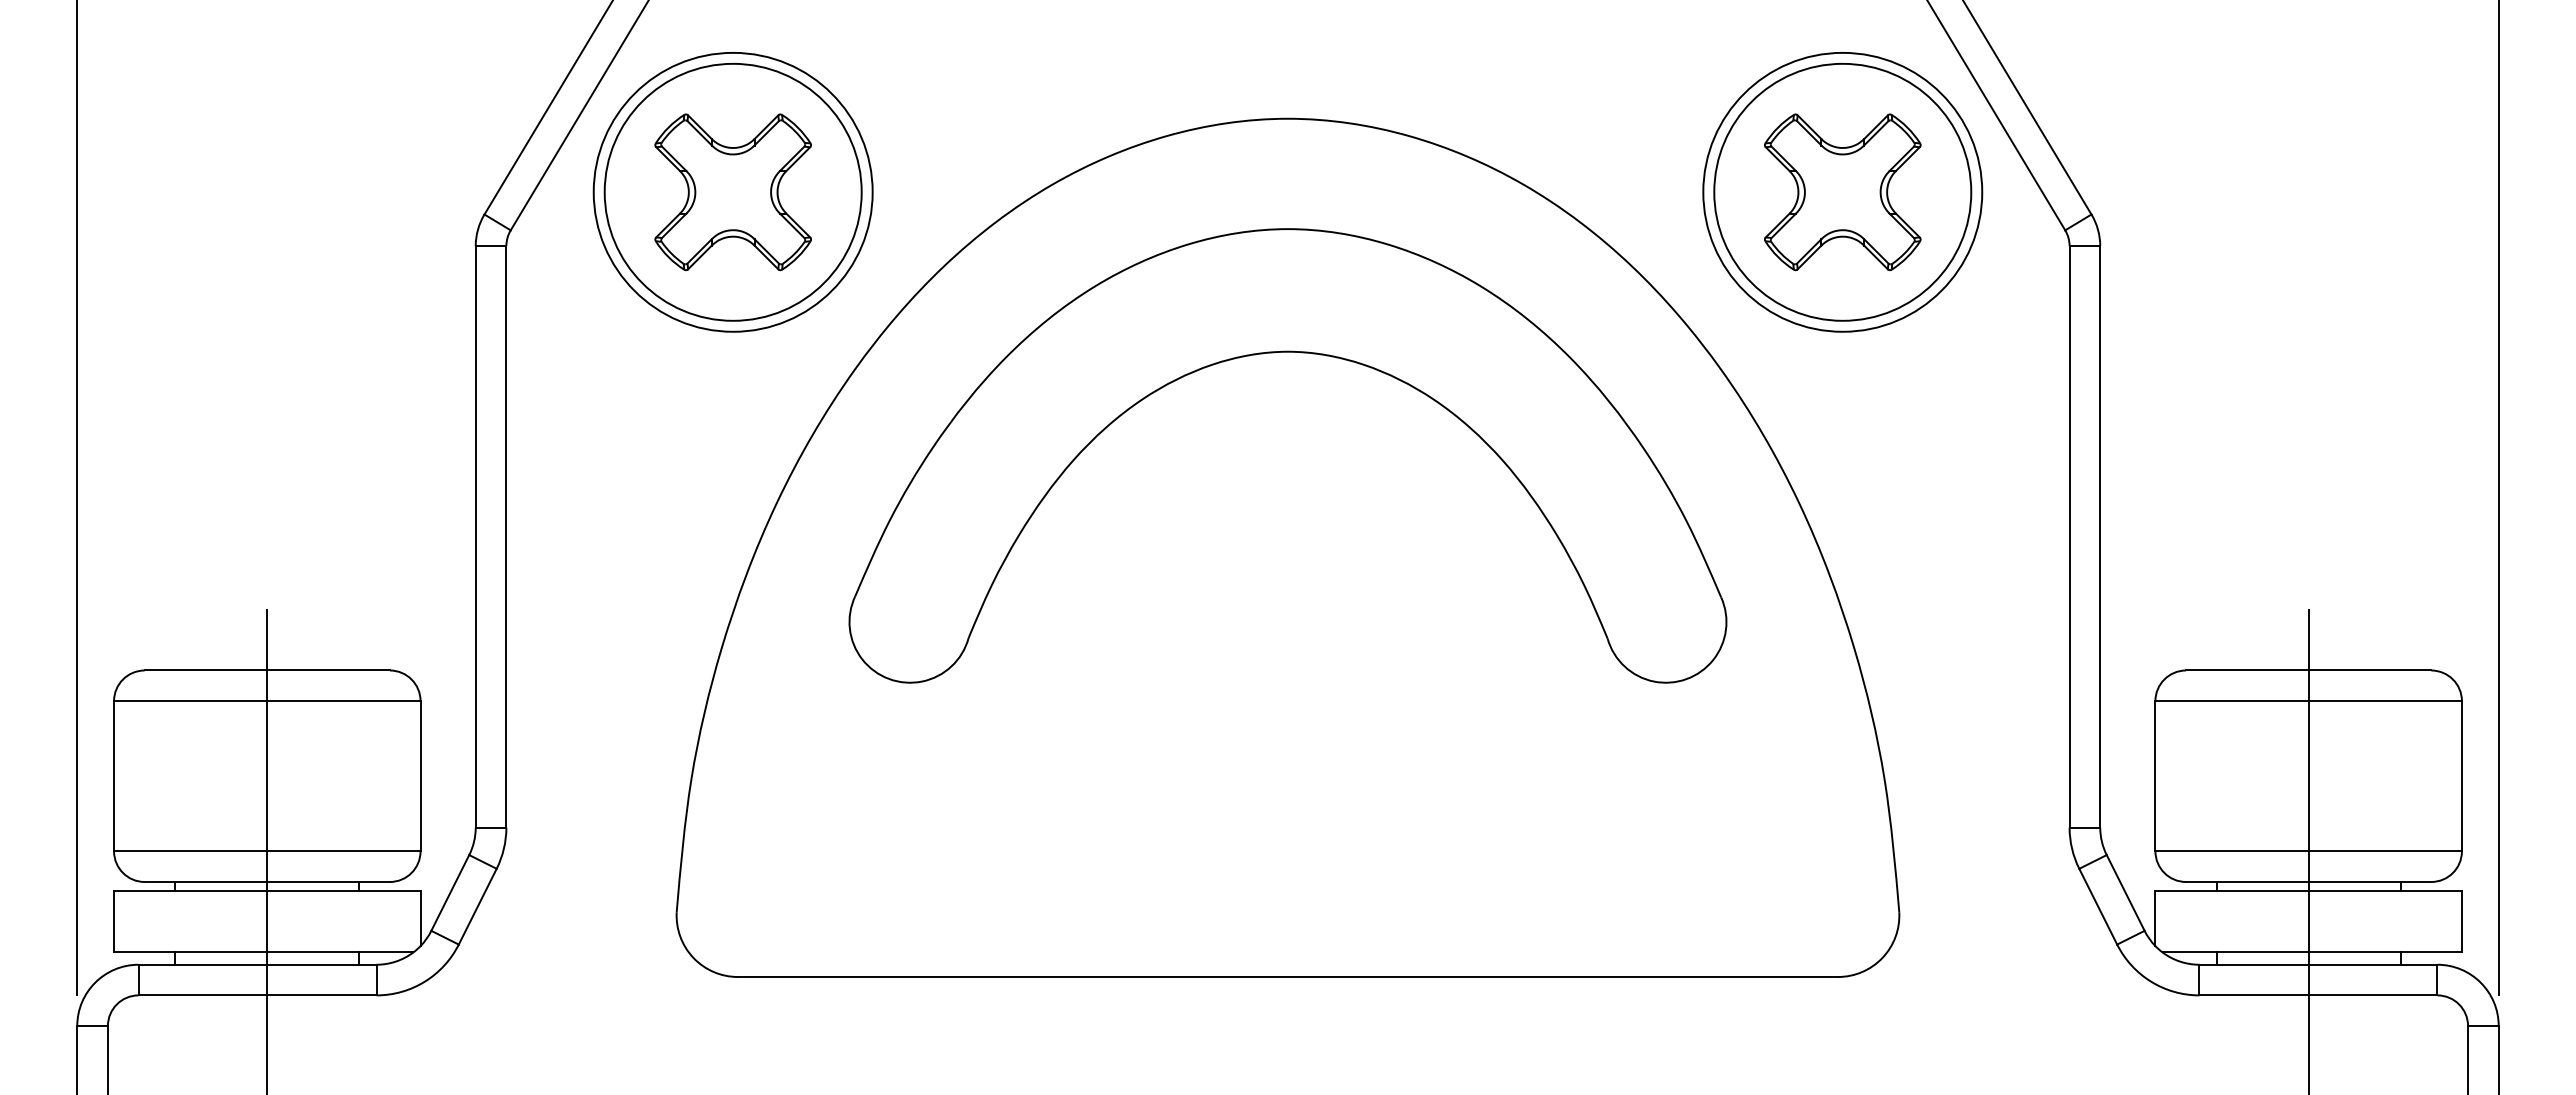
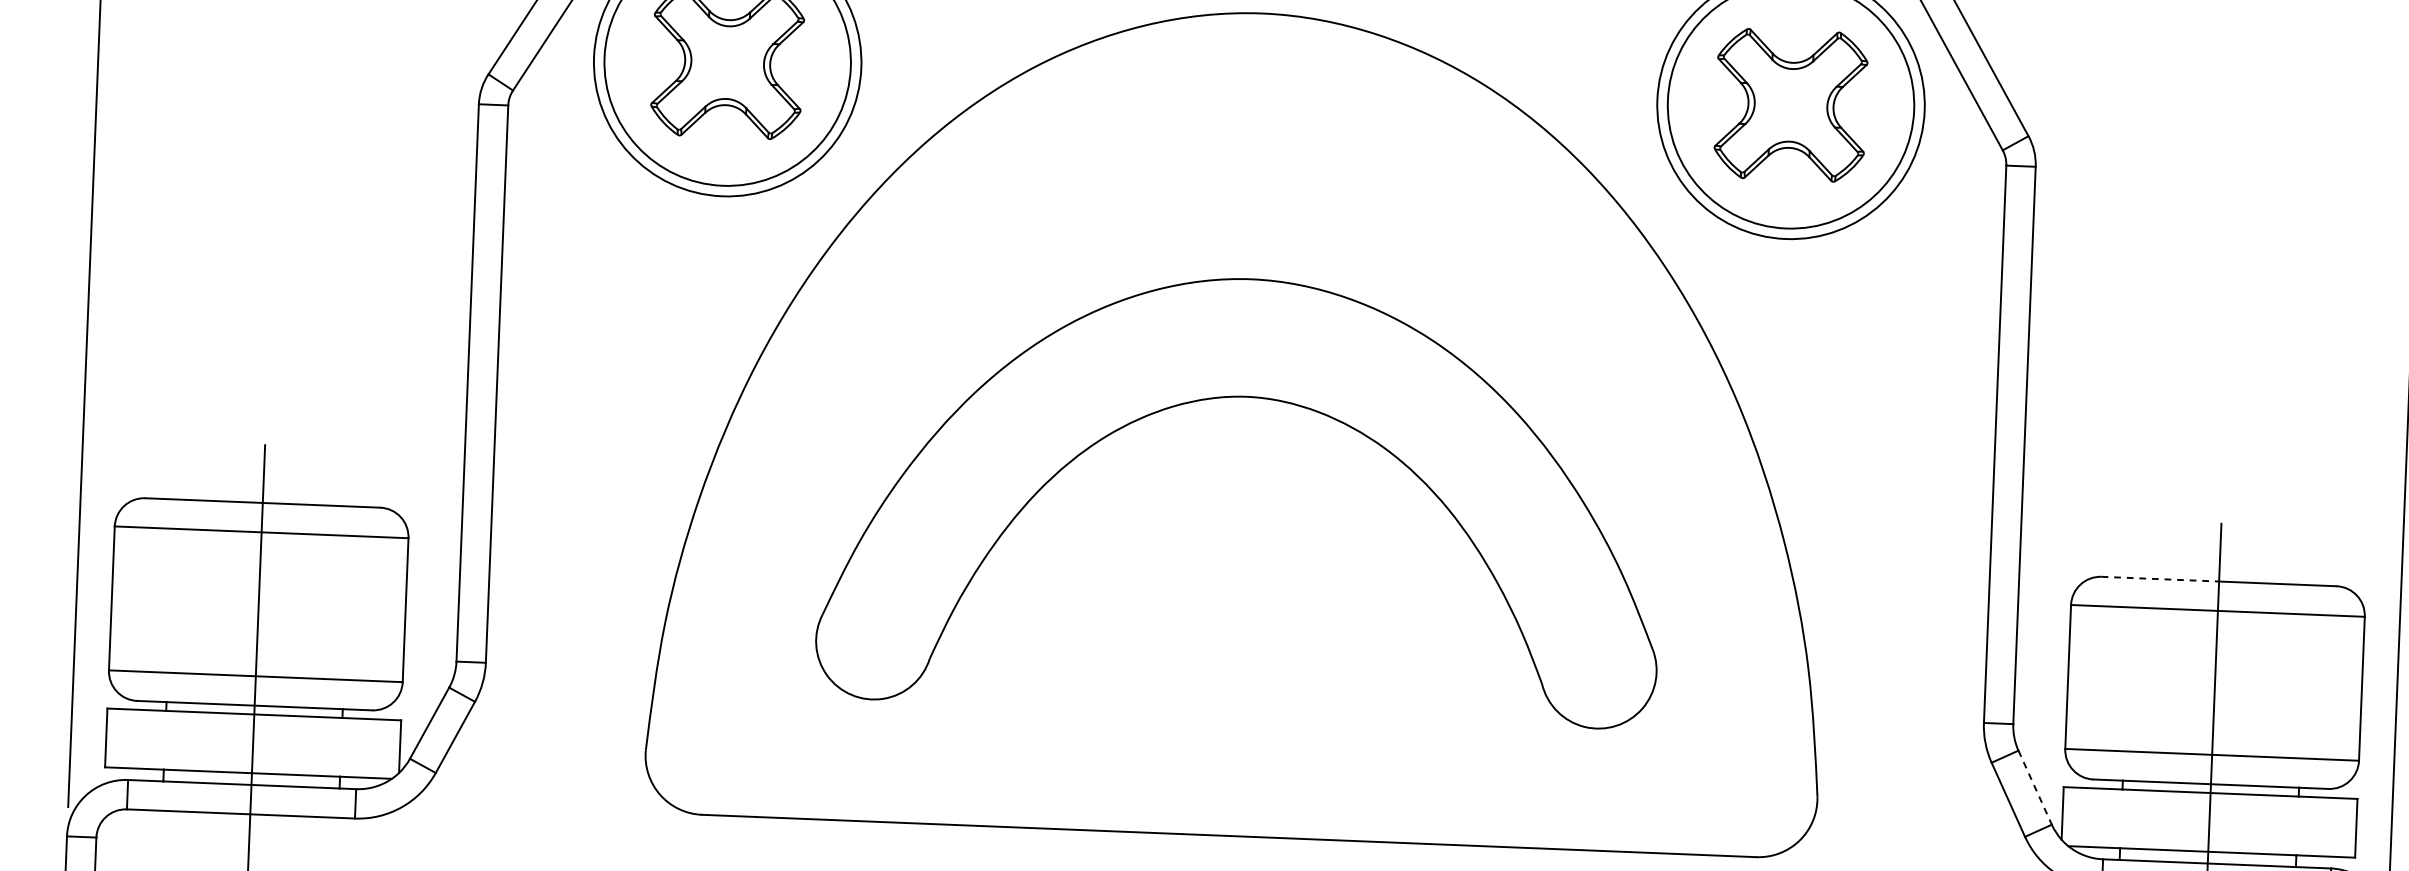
part: (1274, 353) -> (1233, 397), moved
line: (2247, 670) -> (2160, 579), solid -> dashed
line: (2125, 893) -> (2034, 788), solid -> dashed

